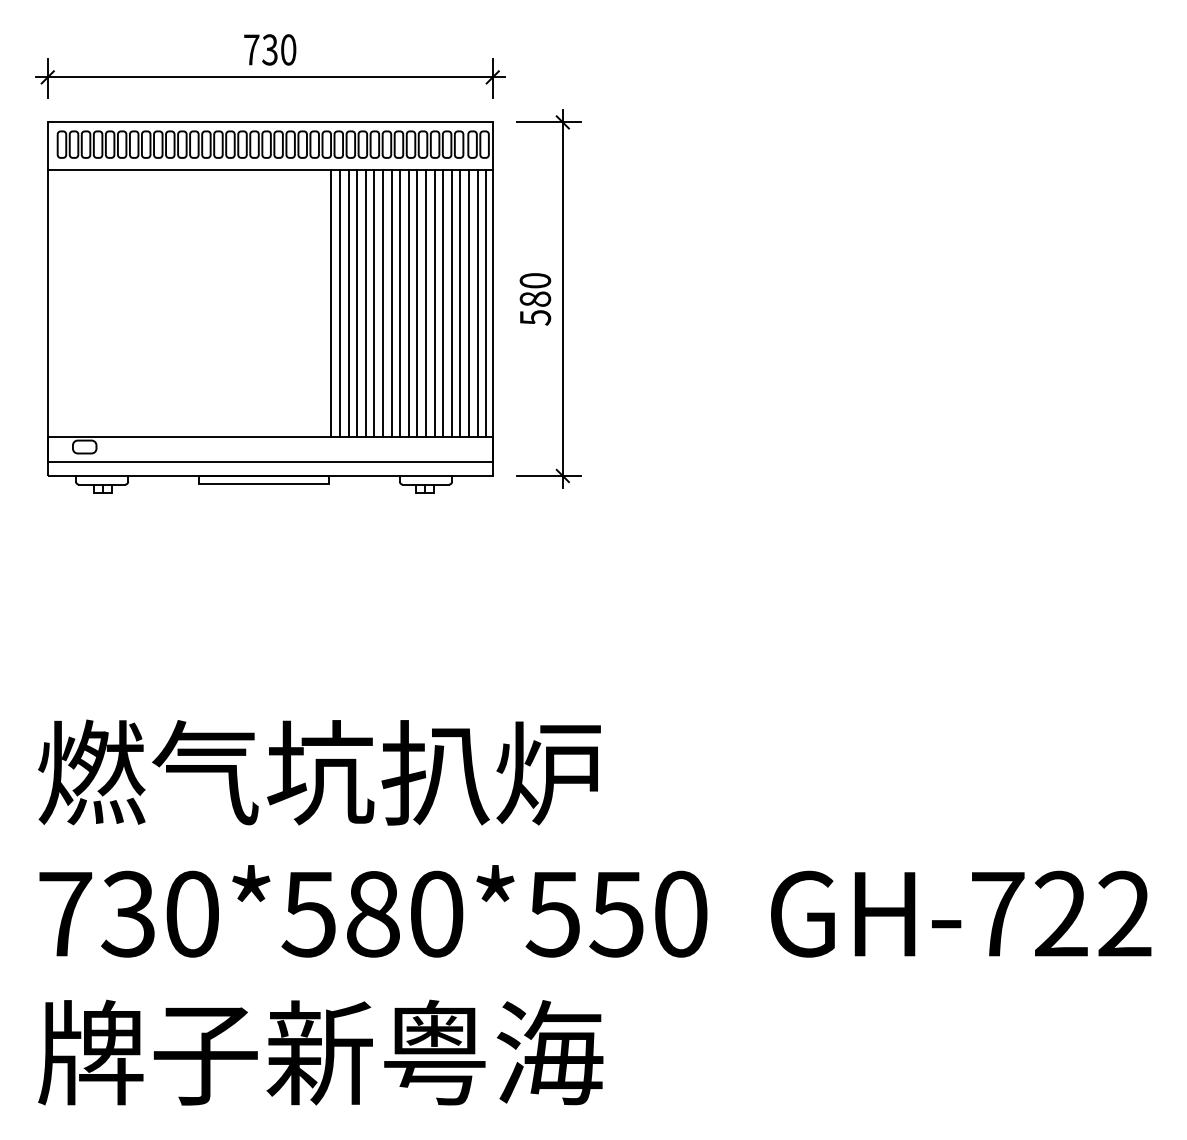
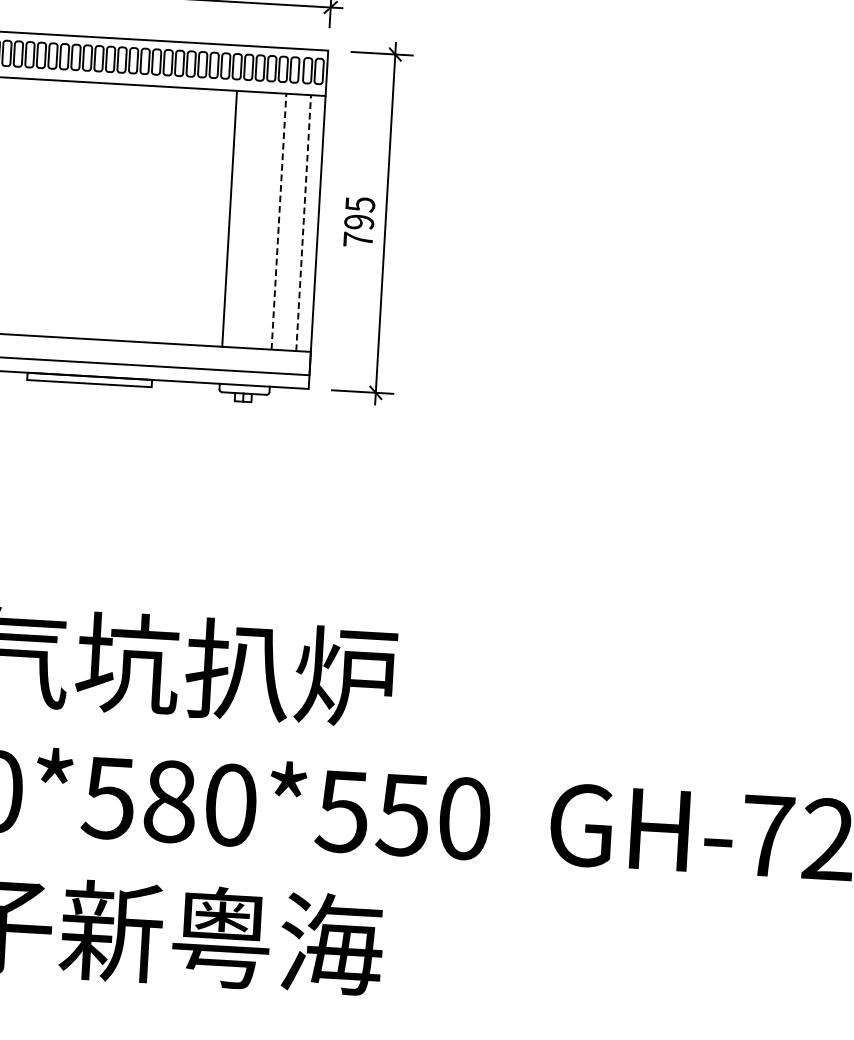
text: (535, 299) -> (359, 222), 580 -> 795
line: (331, 303) -> (163, 214), removed
line: (340, 303) -> (172, 215), removed
line: (348, 303) -> (180, 215), removed
line: (357, 303) -> (188, 216), removed
line: (365, 303) -> (196, 216), removed
line: (374, 303) -> (205, 217), removed
line: (382, 303) -> (212, 217), removed
line: (391, 303) -> (221, 218), removed
line: (408, 303) -> (237, 219), removed
line: (417, 303) -> (246, 219), removed
line: (425, 303) -> (253, 220), removed
line: (434, 303) -> (262, 220), removed
line: (443, 303) -> (271, 221), removed
line: (451, 303) -> (278, 221), solid -> dashed
line: (460, 303) -> (287, 222), removed
line: (468, 303) -> (295, 222), removed
line: (477, 303) -> (303, 223), solid -> dashed
line: (486, 303) -> (312, 223), removed

